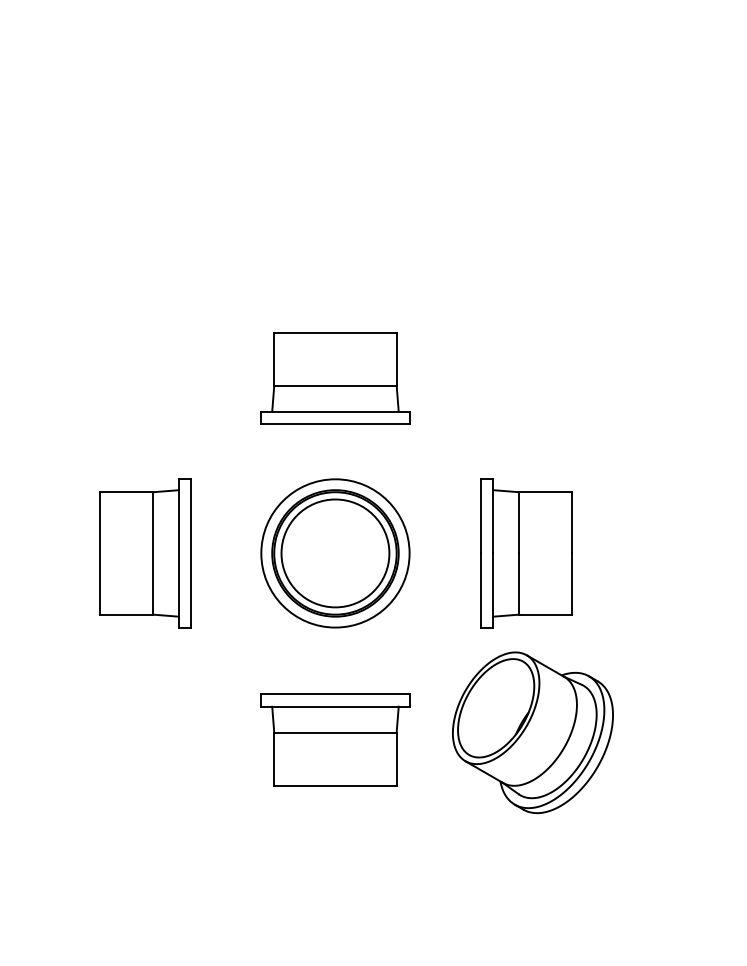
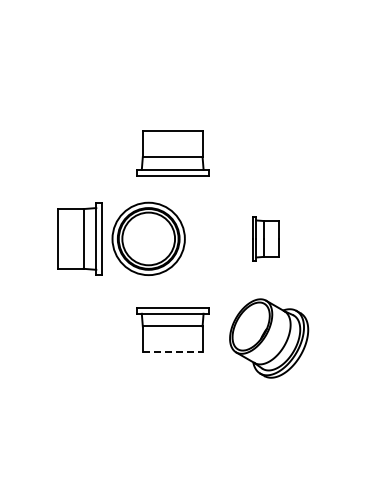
part: (335, 552) -> (148, 238), moved
part: (525, 552) -> (265, 238), size x0.6
part: (533, 732) -> (269, 338), moved
line: (335, 785) -> (172, 352), solid -> dashed

